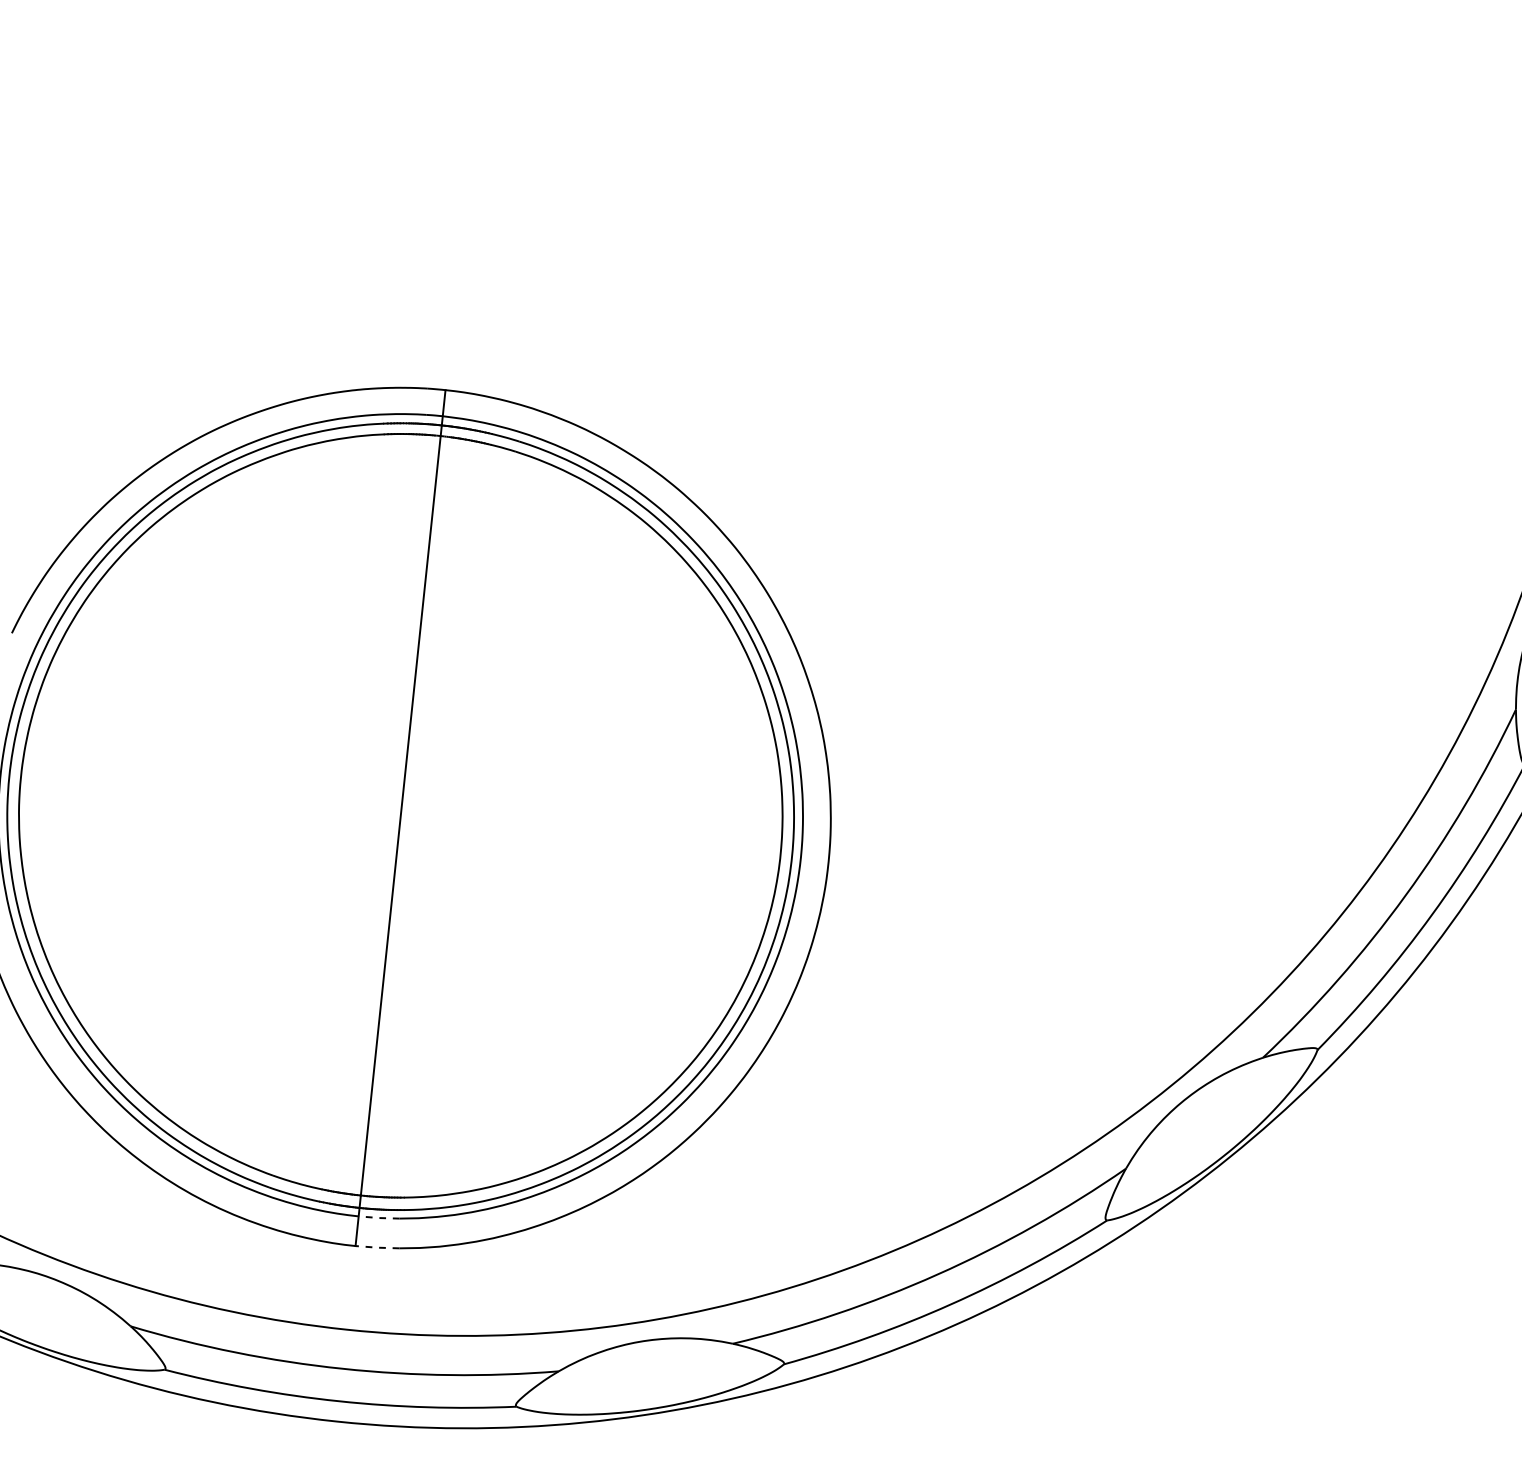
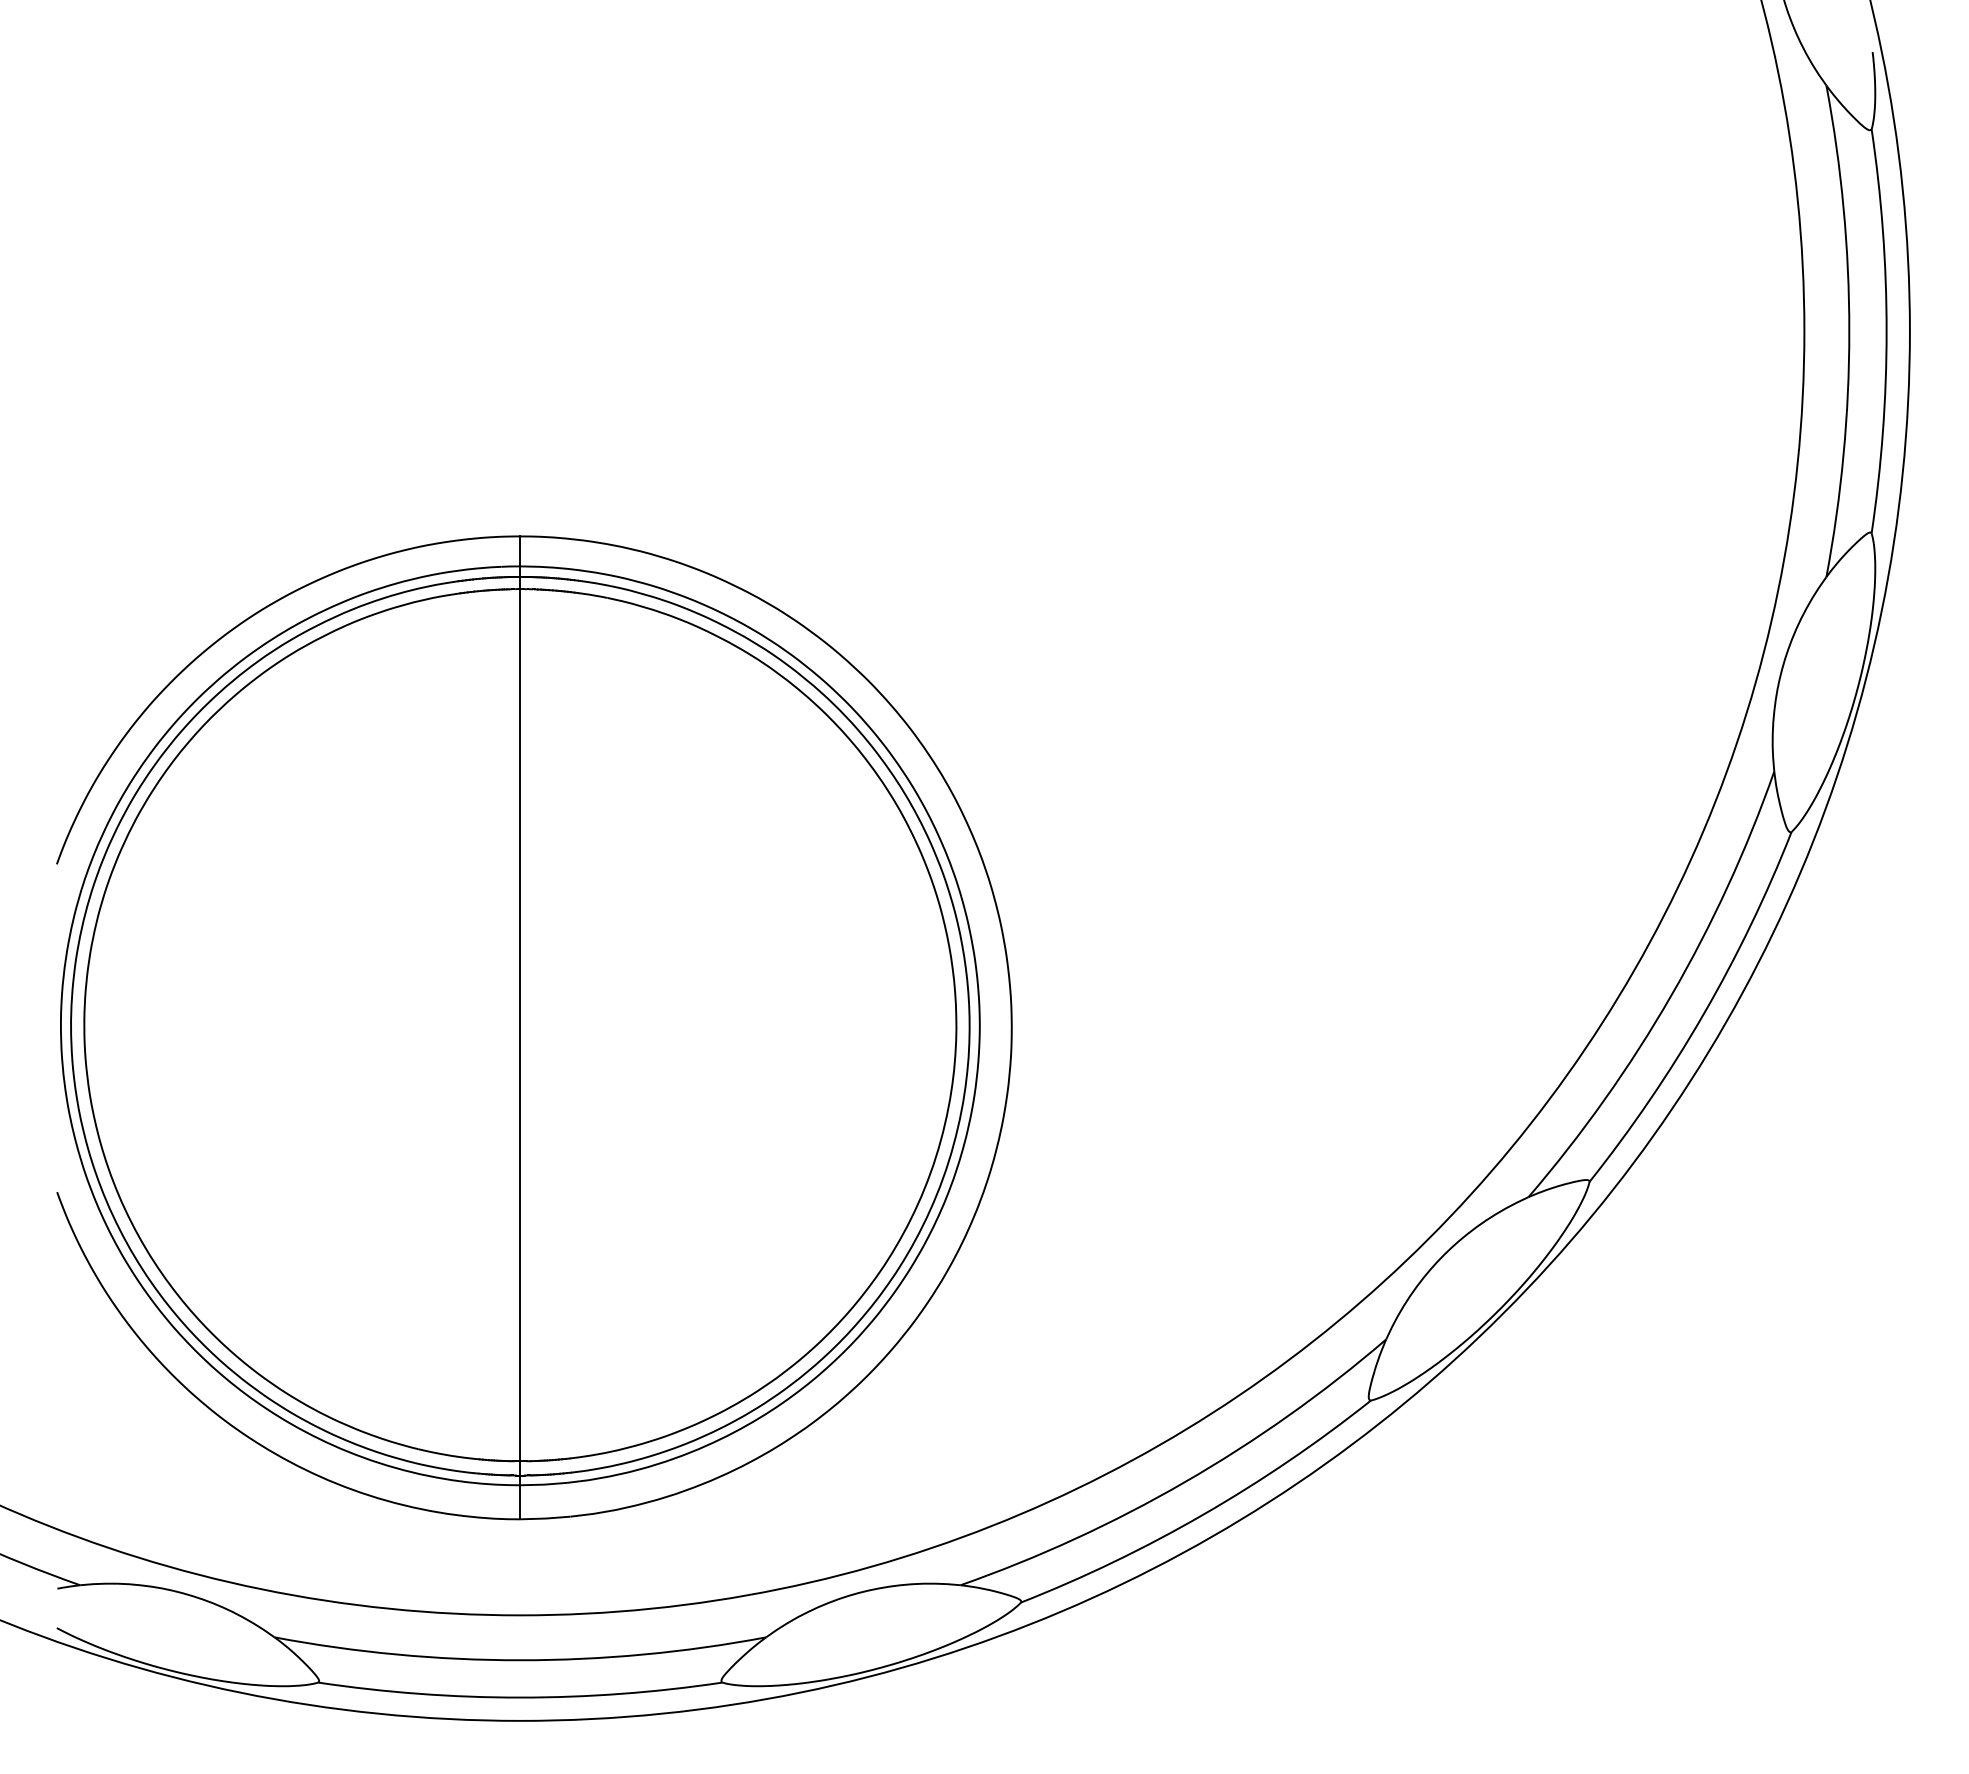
line: (379, 1217) -> (544, 1484), dashed -> solid
line: (377, 1247) -> (545, 1518), dashed -> solid

